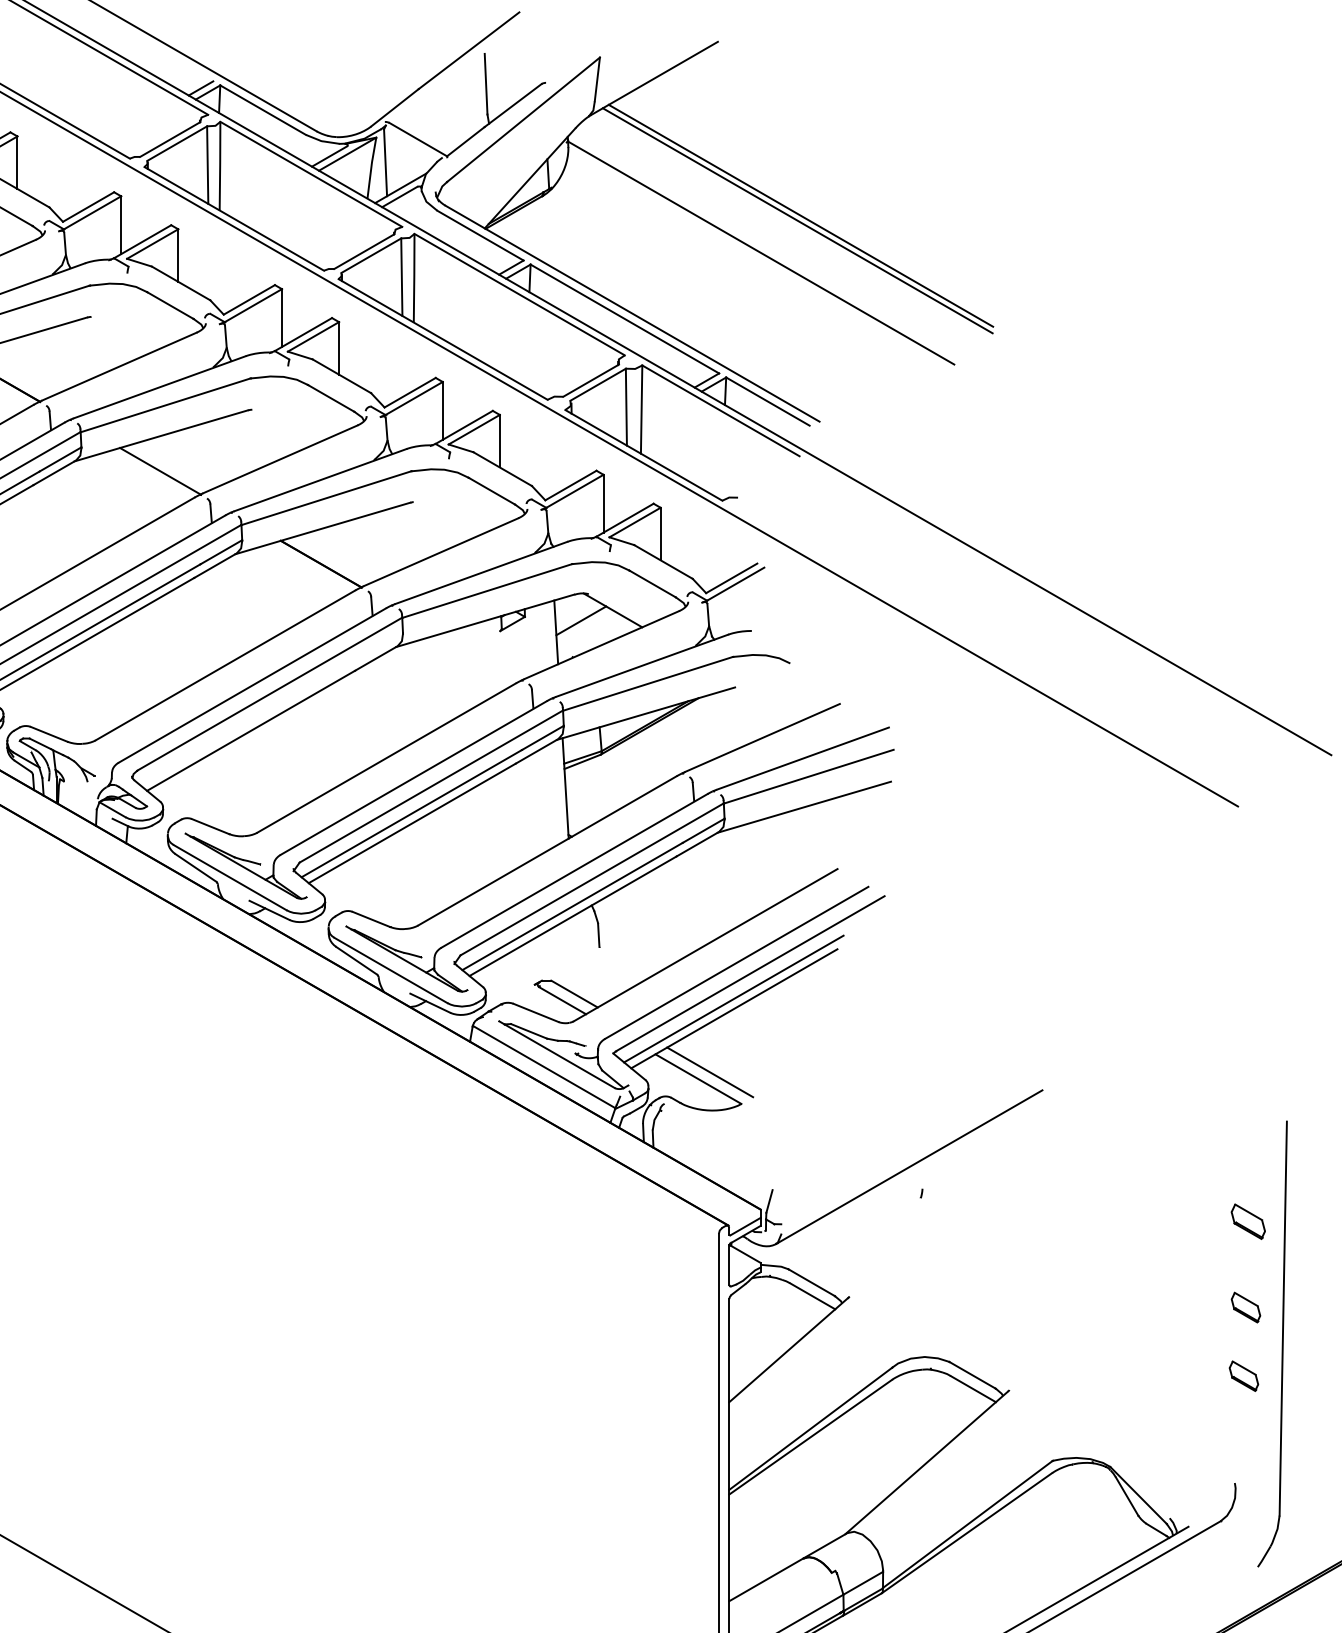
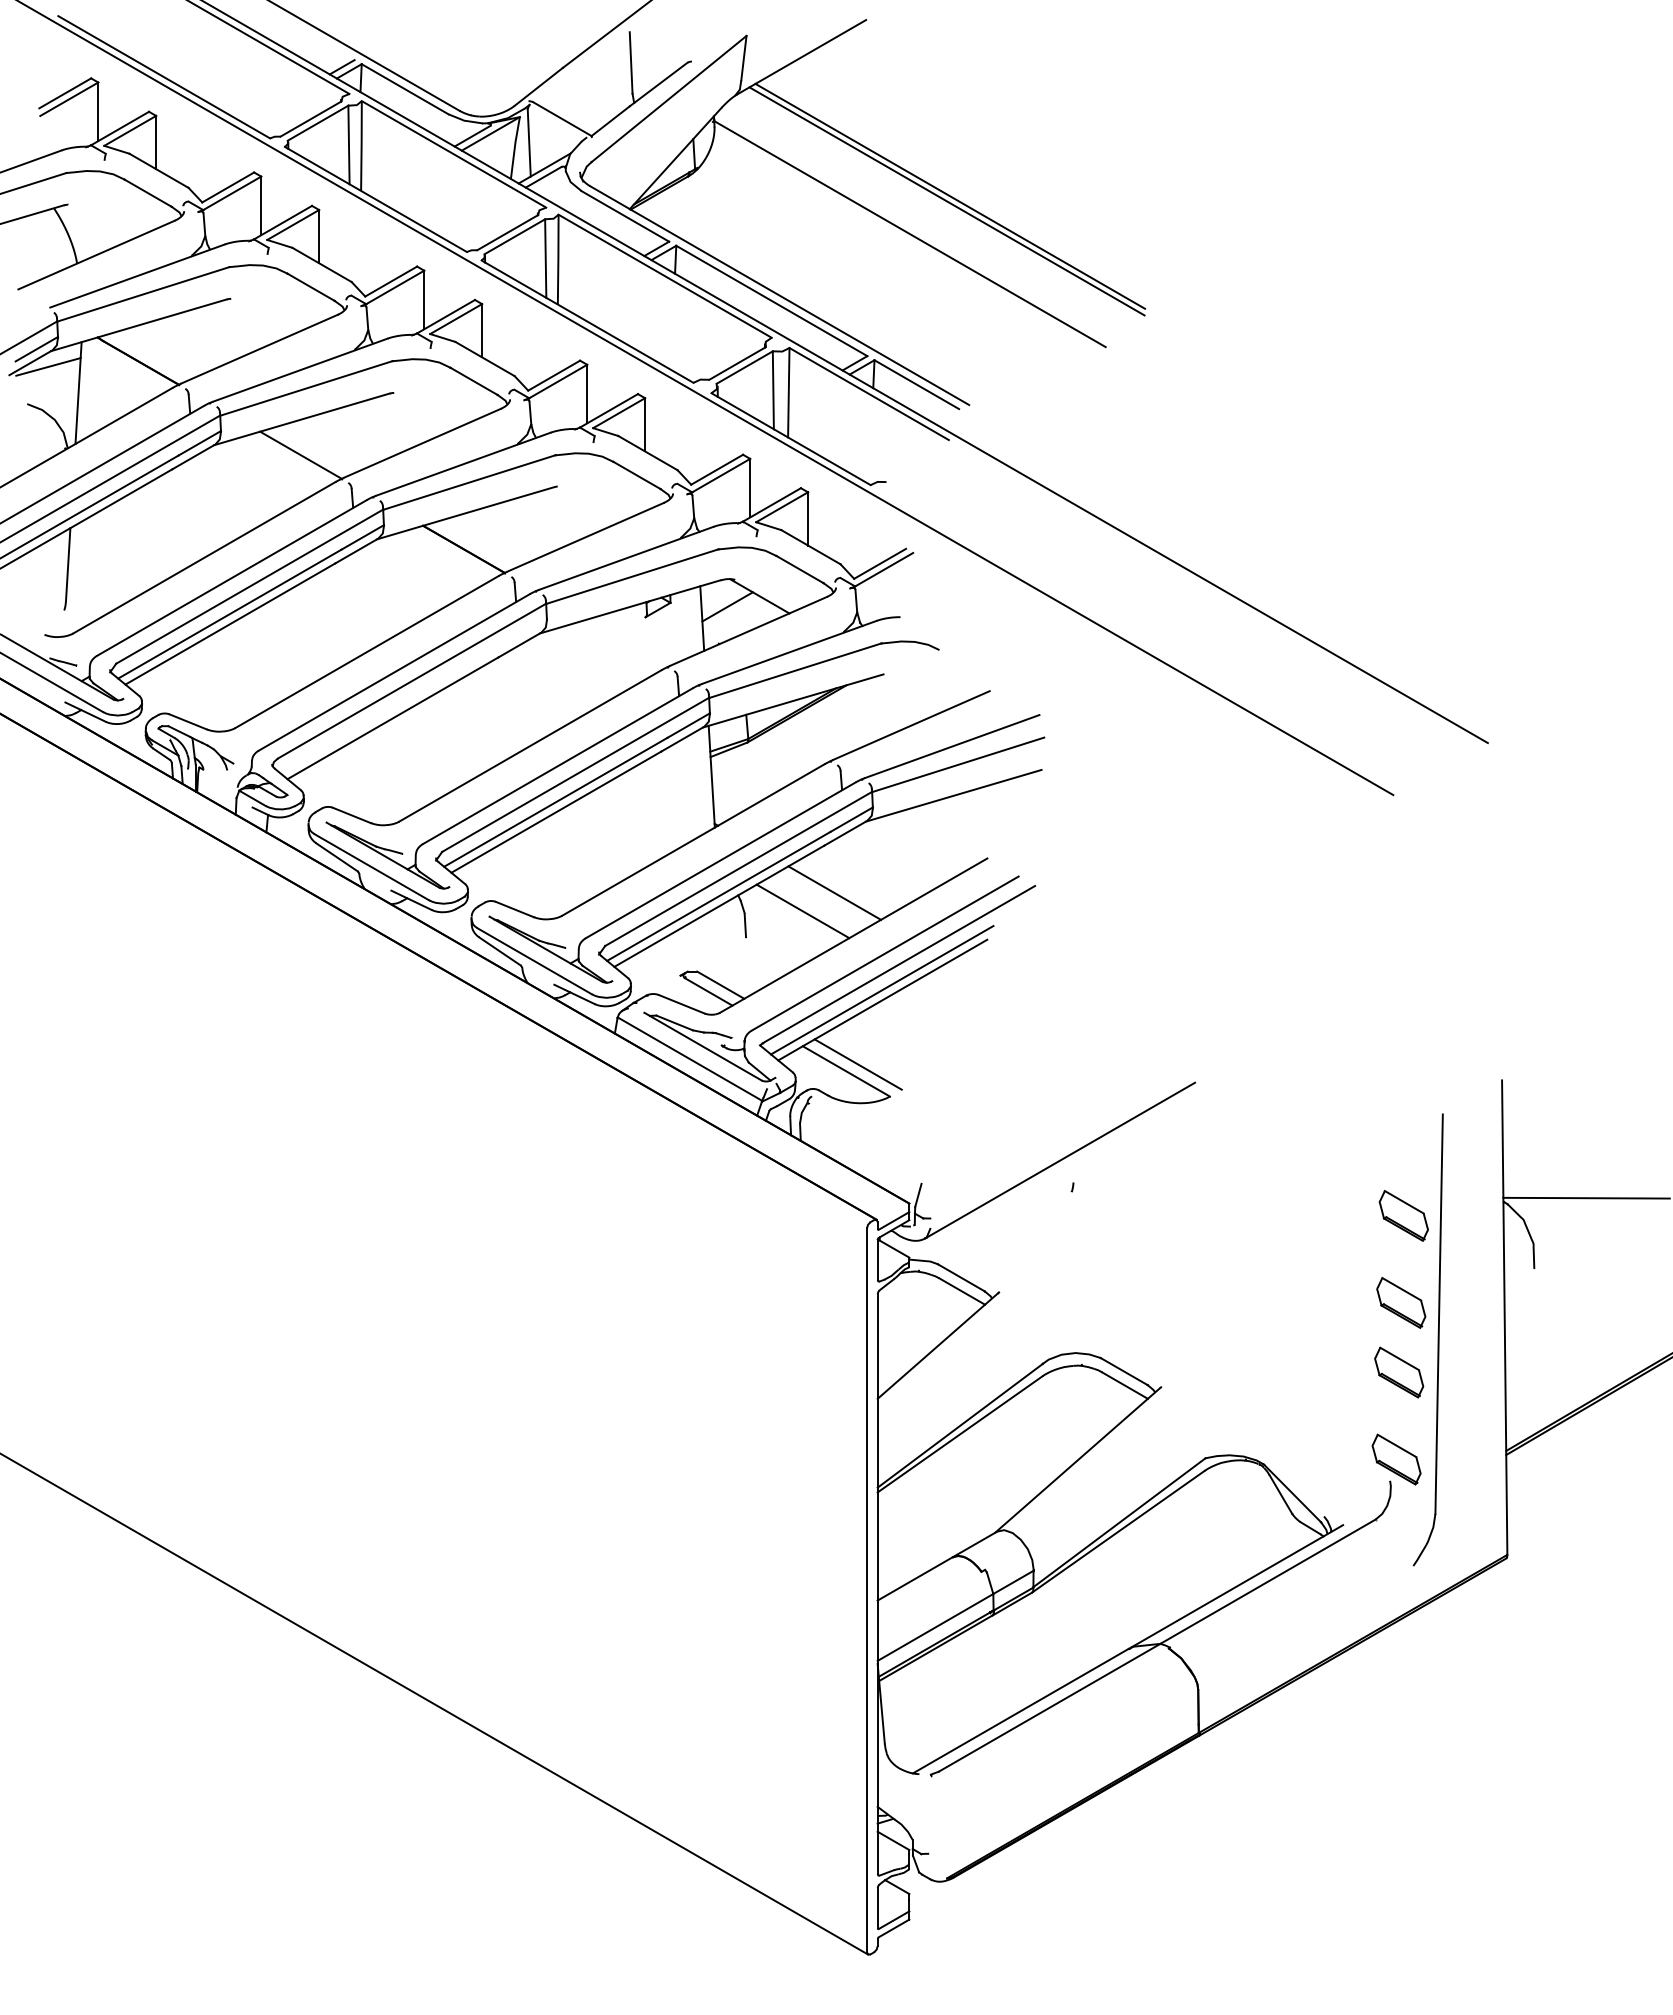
line: (686, 902) -> (834, 892), added
line: (655, 921) -> (802, 911), added
part: (1248, 1221) -> (1403, 1215), size x1.43
part: (1246, 1307) -> (1401, 1302), size x1.67
part: (1244, 1376) -> (1399, 1372), size x1.67
part: (1241, 1462) -> (1396, 1459), added

